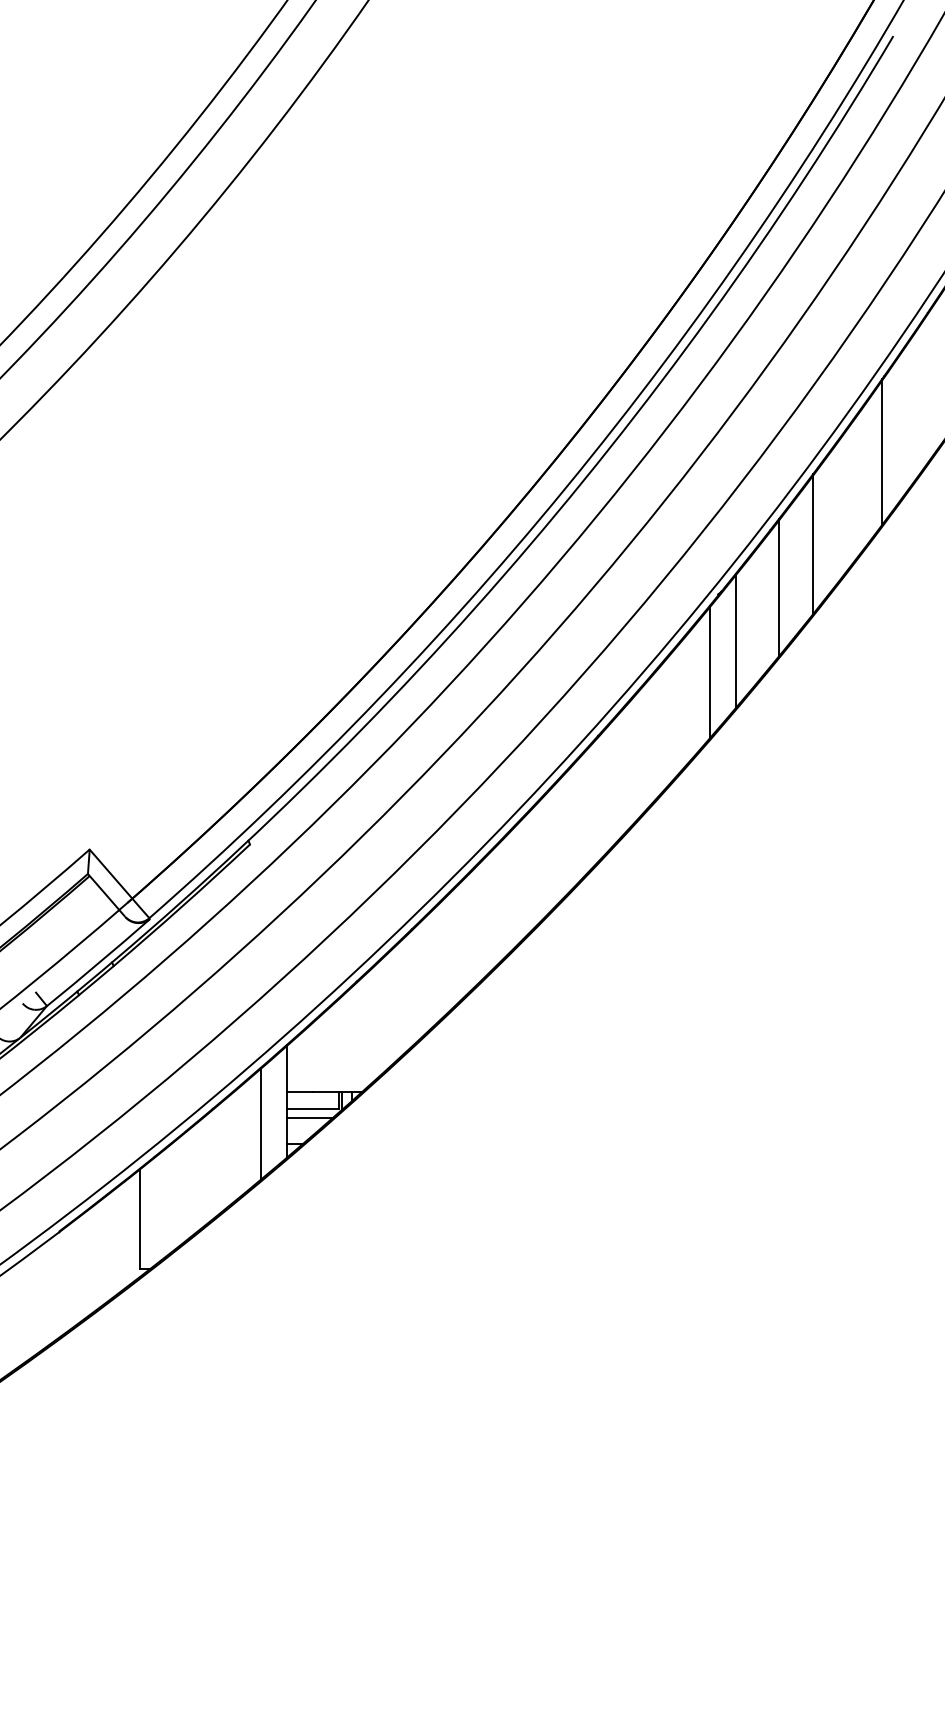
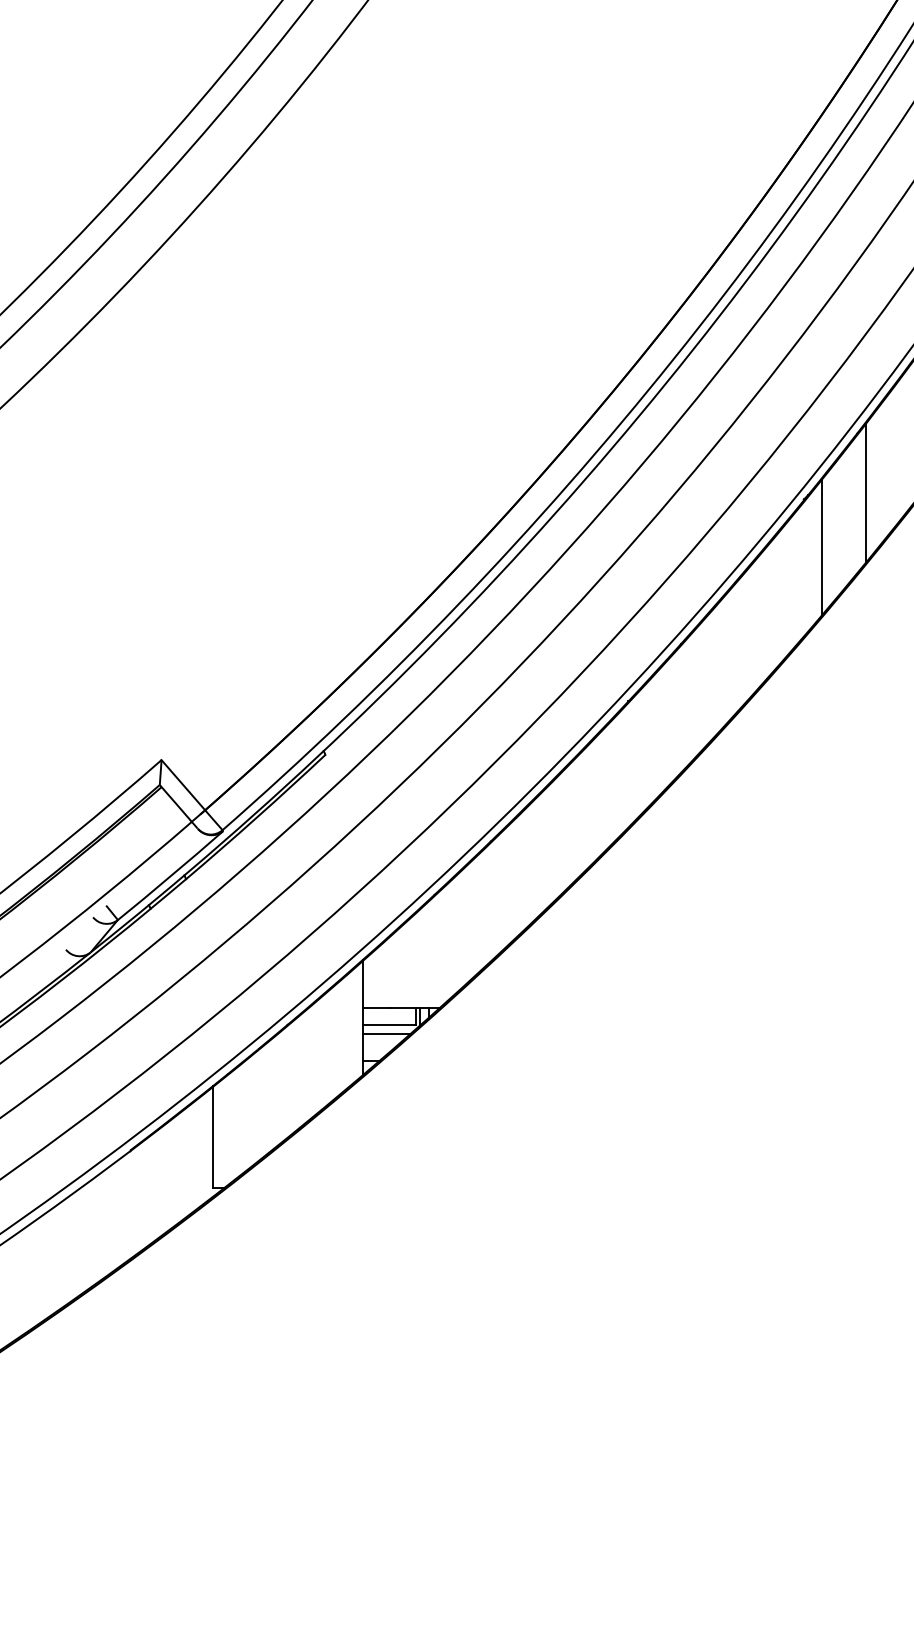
line: (813, 543) -> (901, 447), removed
line: (709, 671) -> (794, 578), removed
line: (260, 1123) -> (336, 1040), removed

